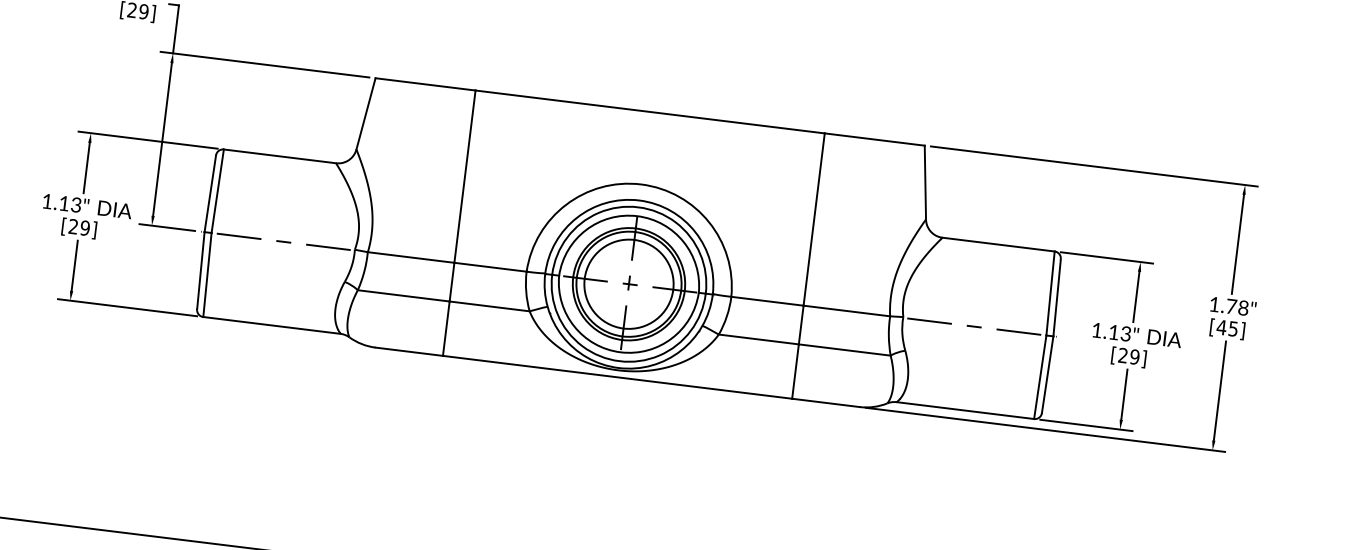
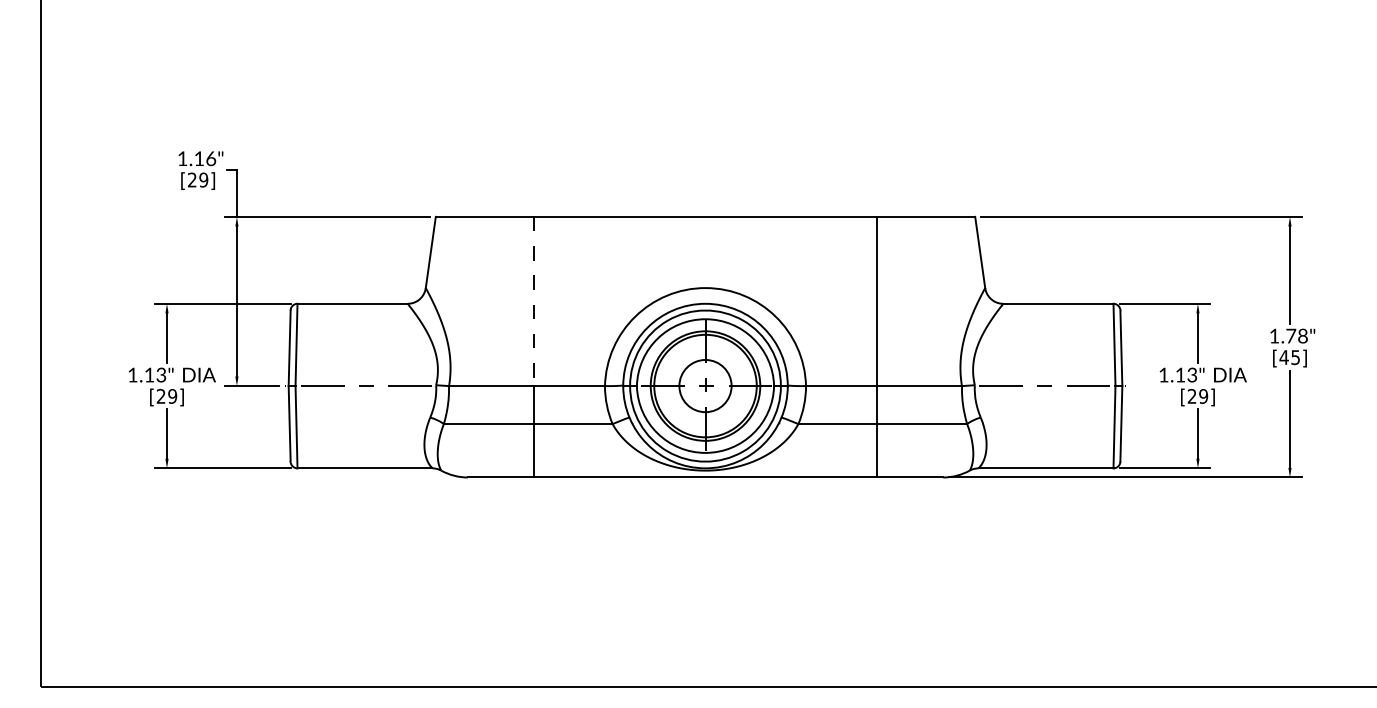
line: (465, 176) -> (534, 301), solid -> dashed
circle: (629, 283) -> (705, 385), size x0.6

